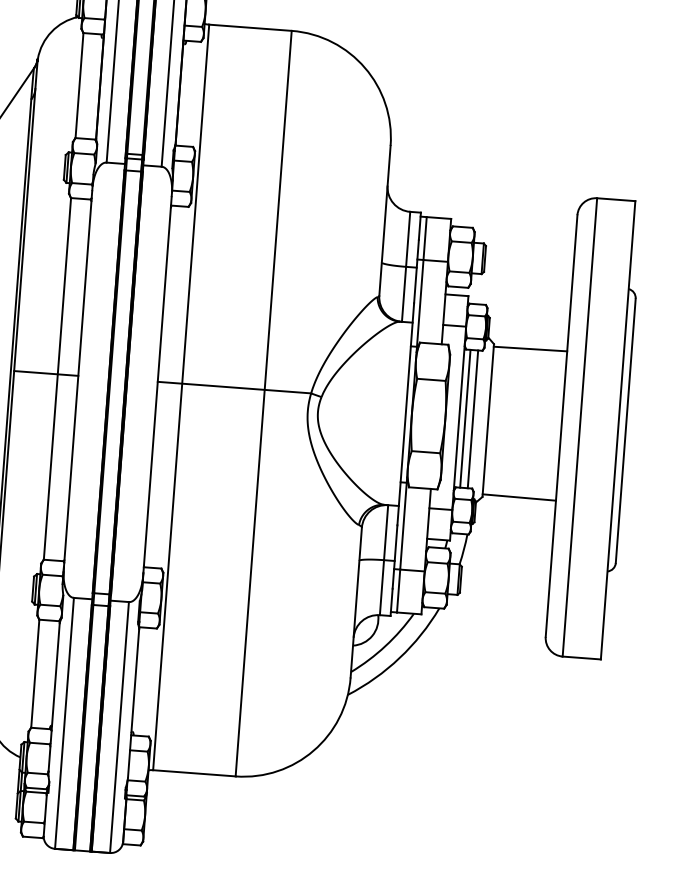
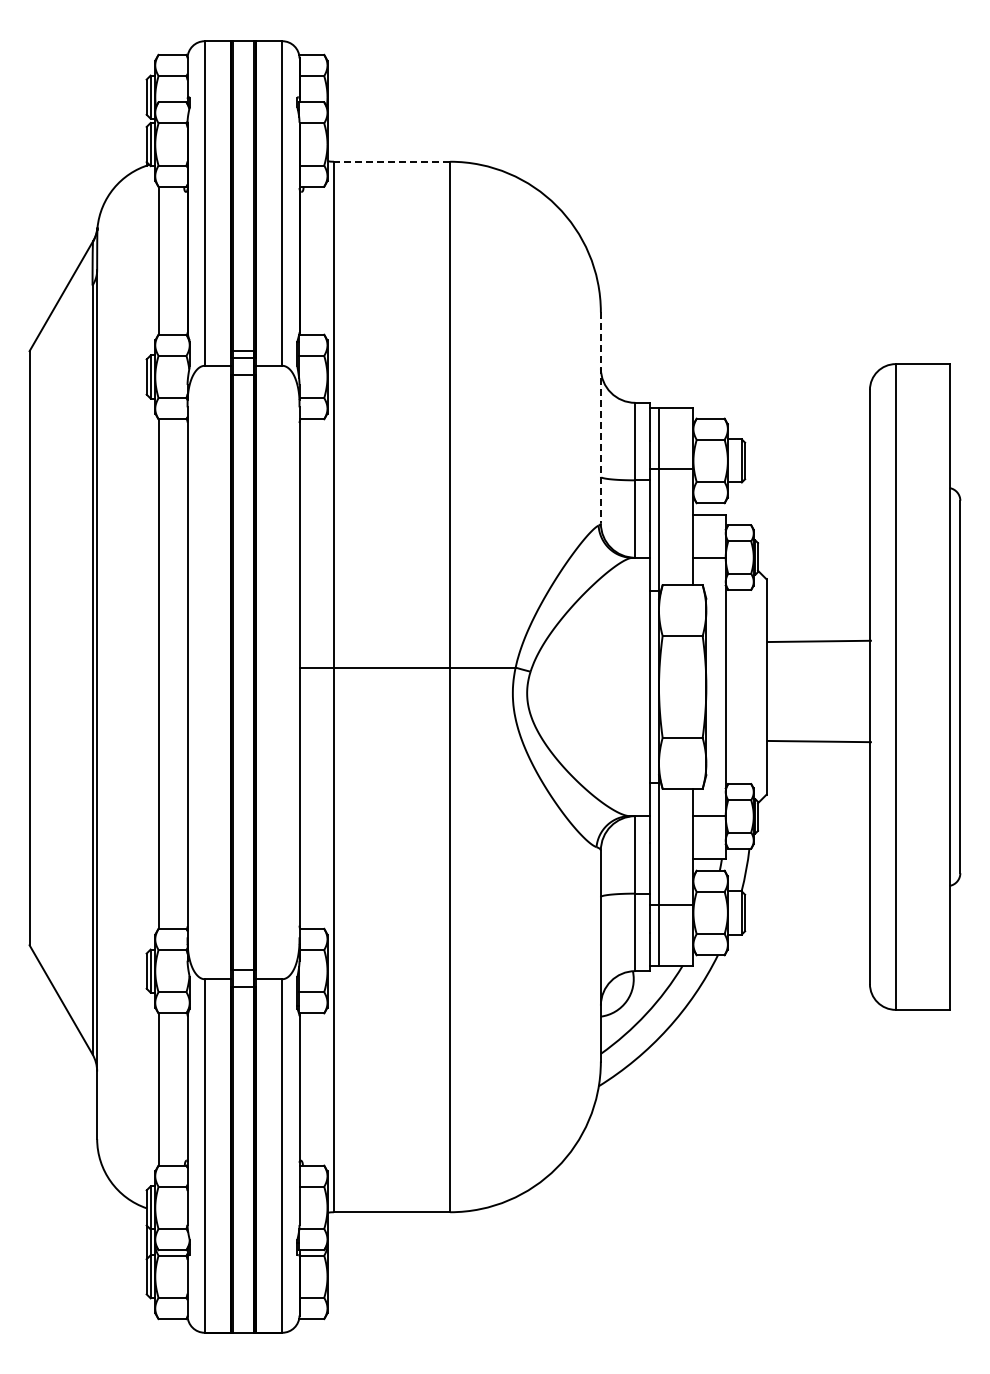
line: (250, 27) -> (391, 161), solid -> dashed
line: (384, 221) -> (600, 418), solid -> dashed
line: (529, 349) -> (818, 641), moved
line: (46, 373) -> (142, 667), removed
line: (465, 418) -> (734, 686), removed
line: (473, 419) -> (745, 686), removed
line: (518, 497) -> (818, 741), moved

